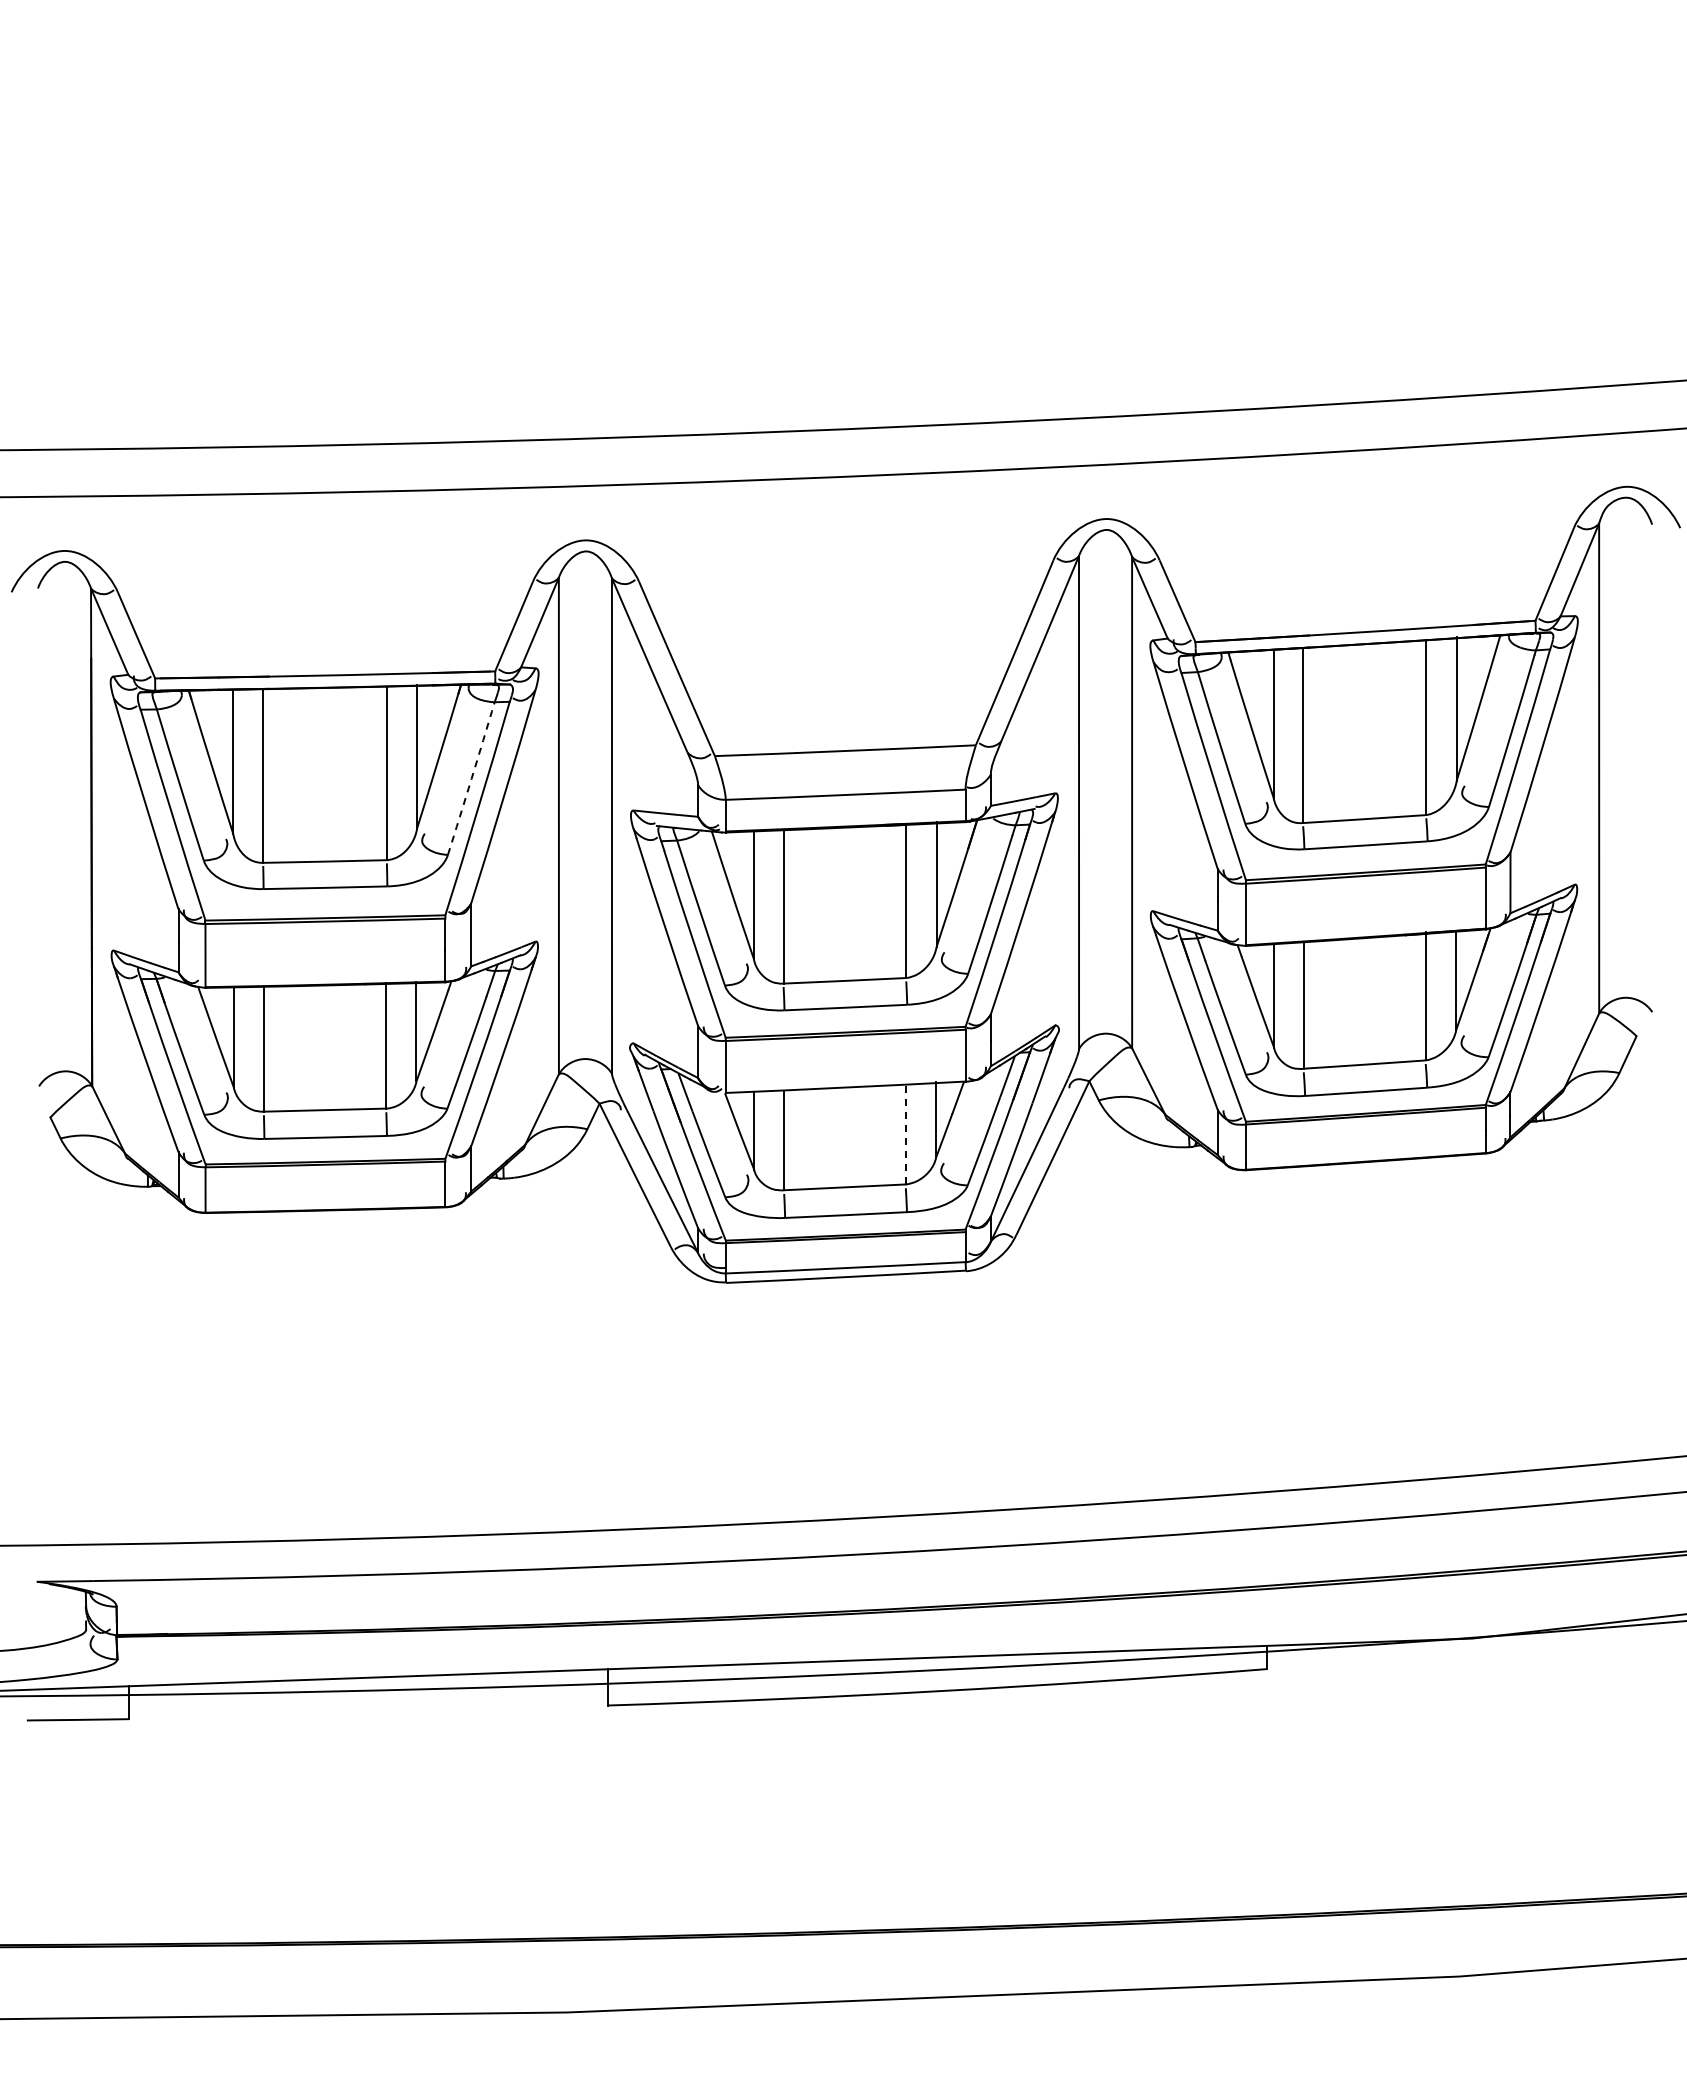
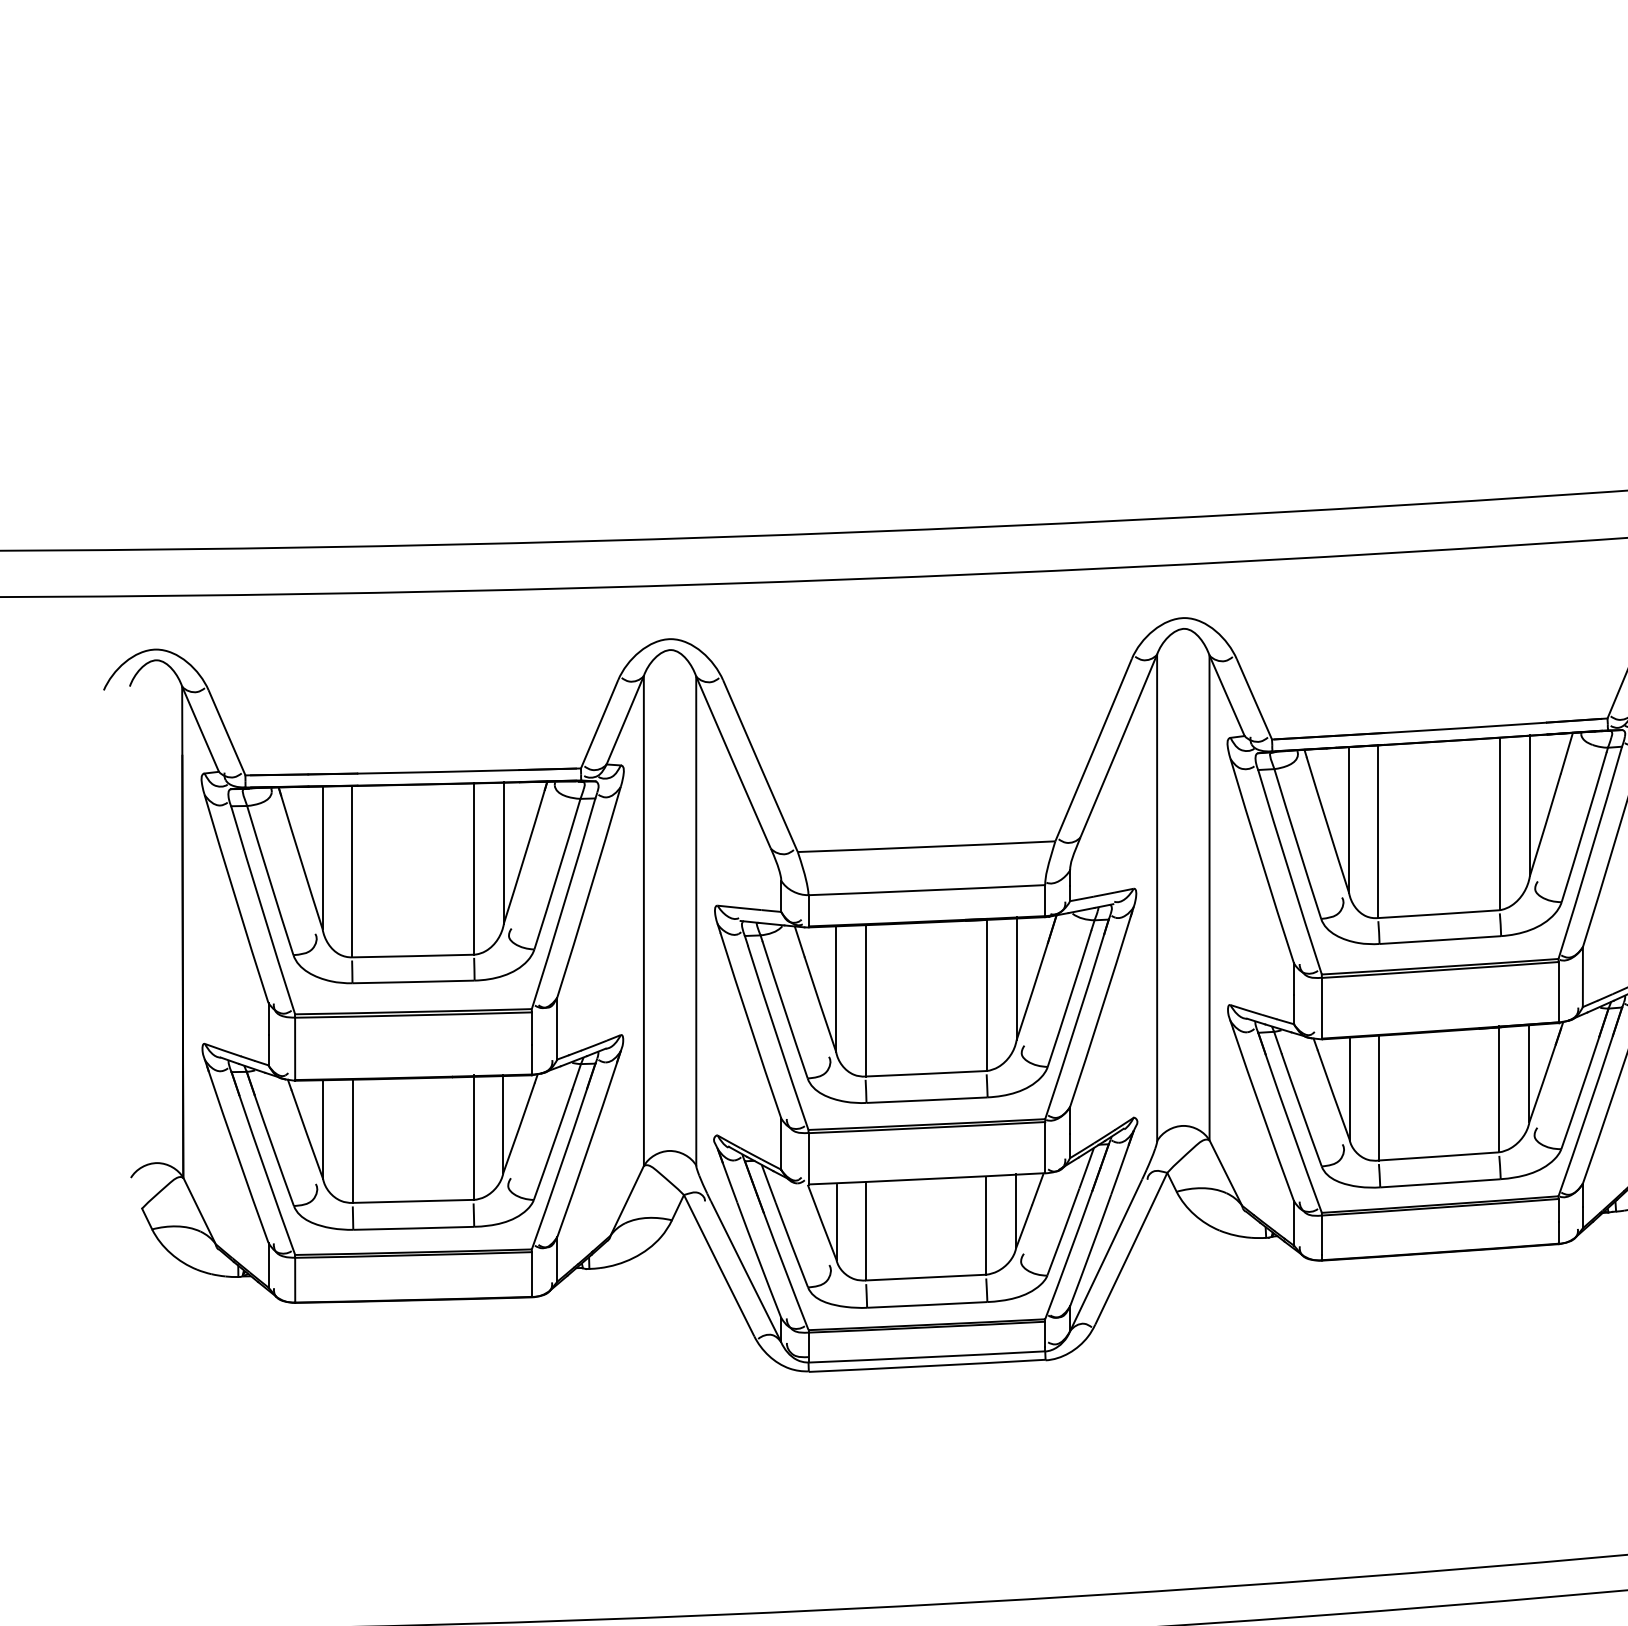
arc: (471, 778) -> (557, 874), dashed -> solid
line: (905, 1134) -> (985, 1225), dashed -> solid

